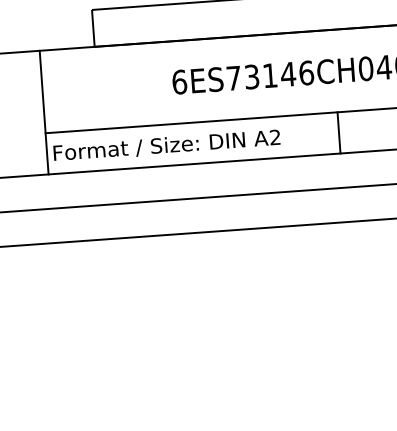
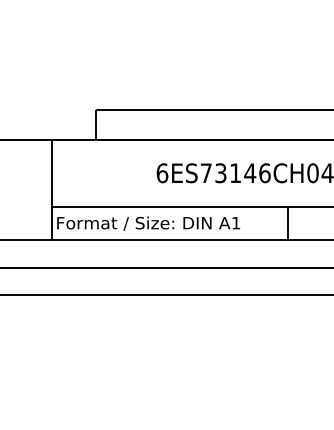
text: (275, 136) -> (236, 222), A2 -> A1

